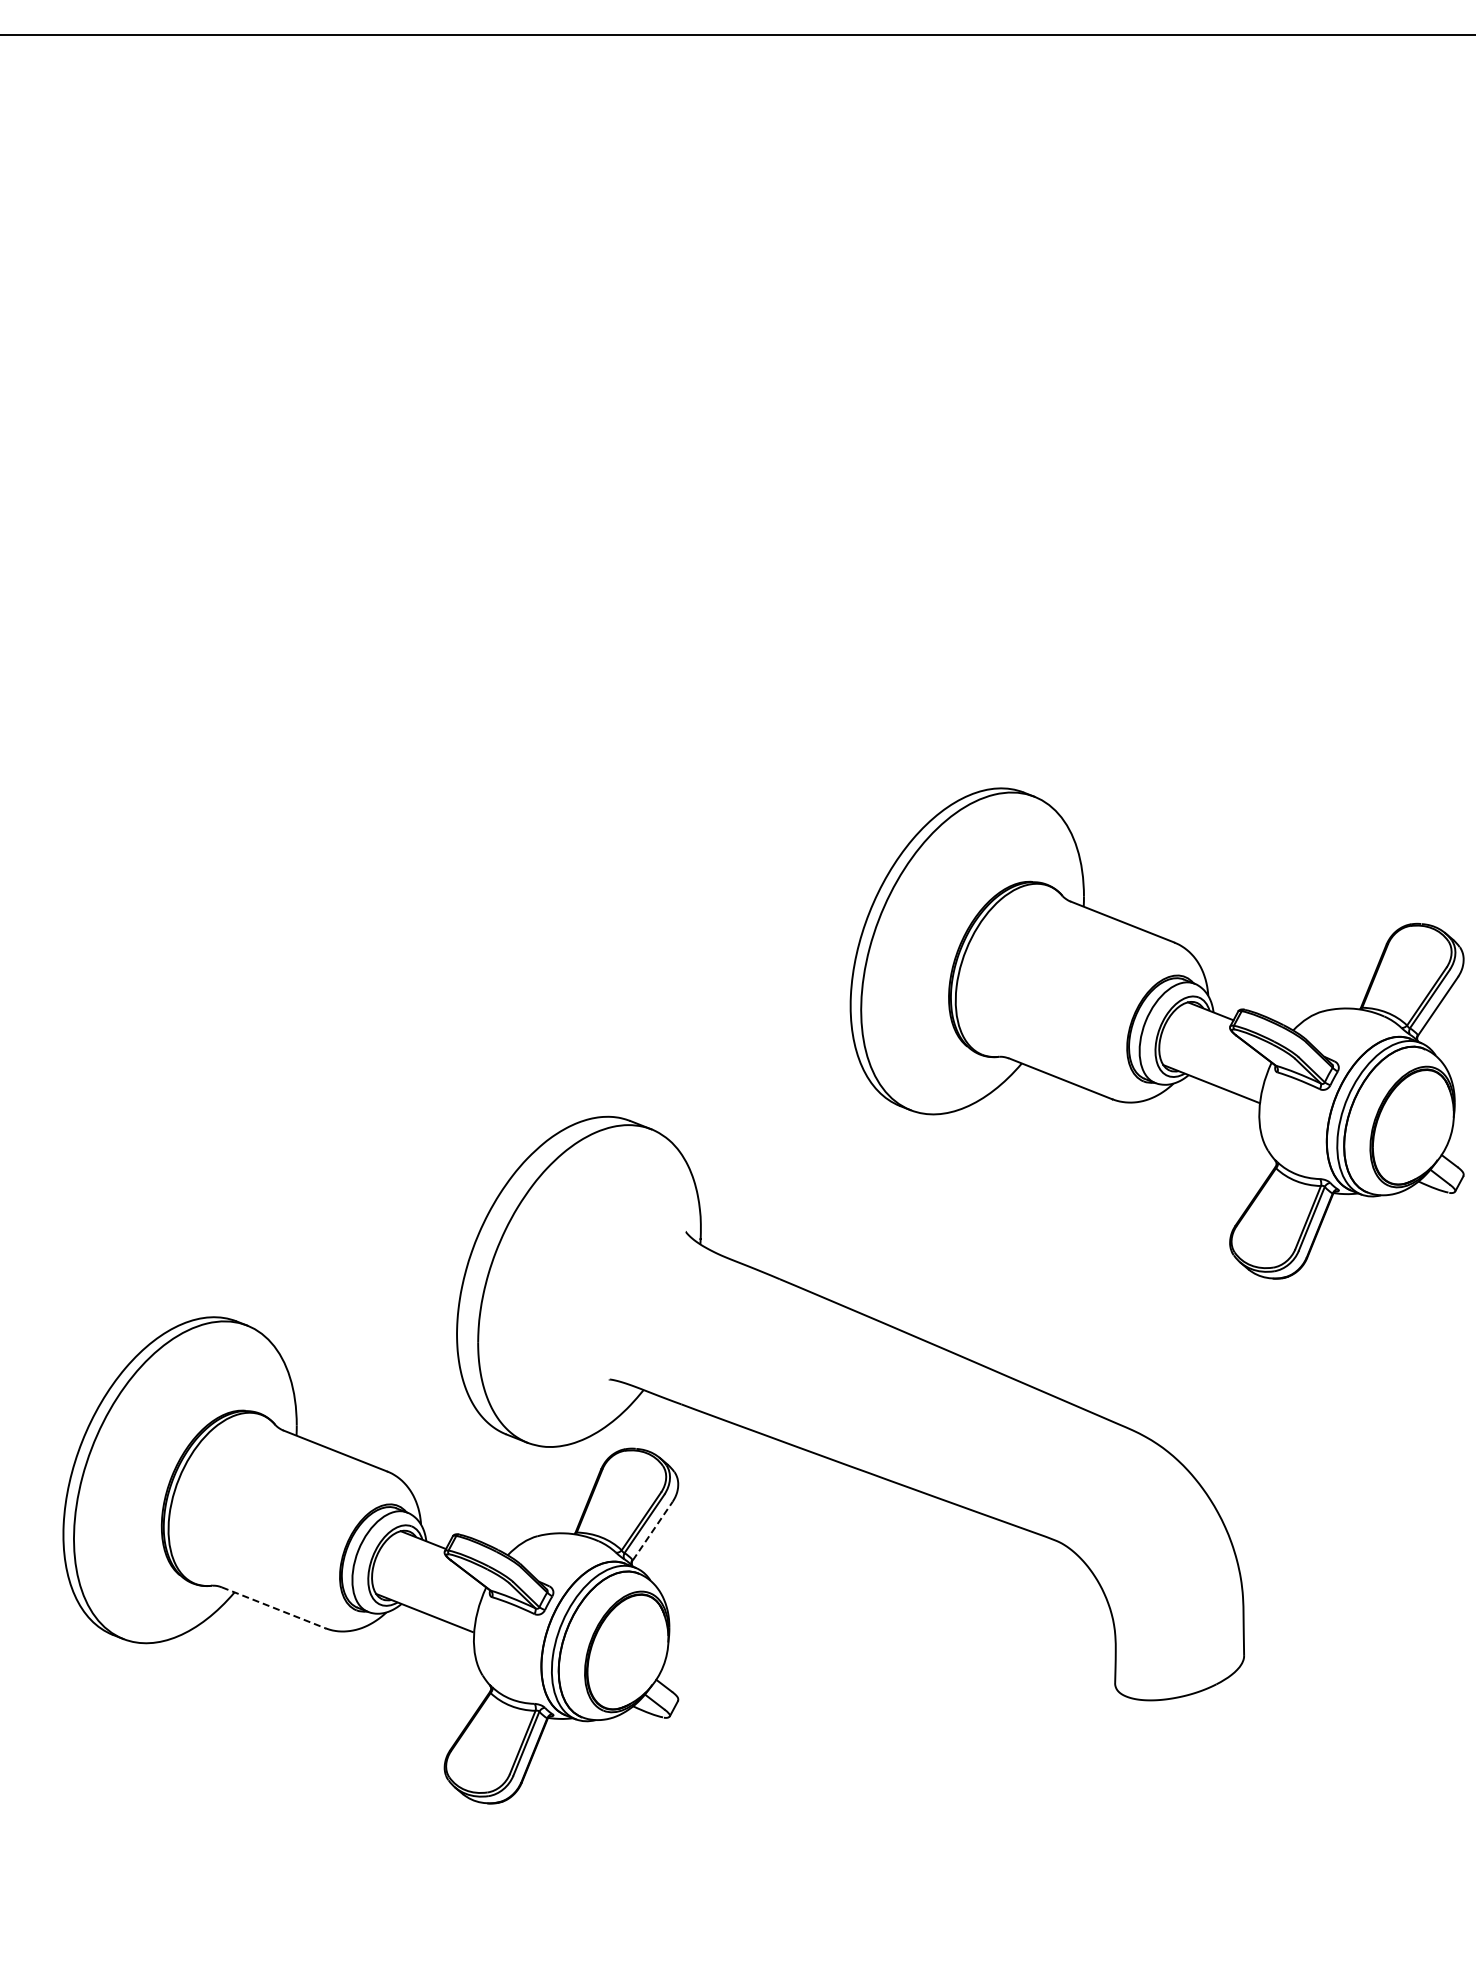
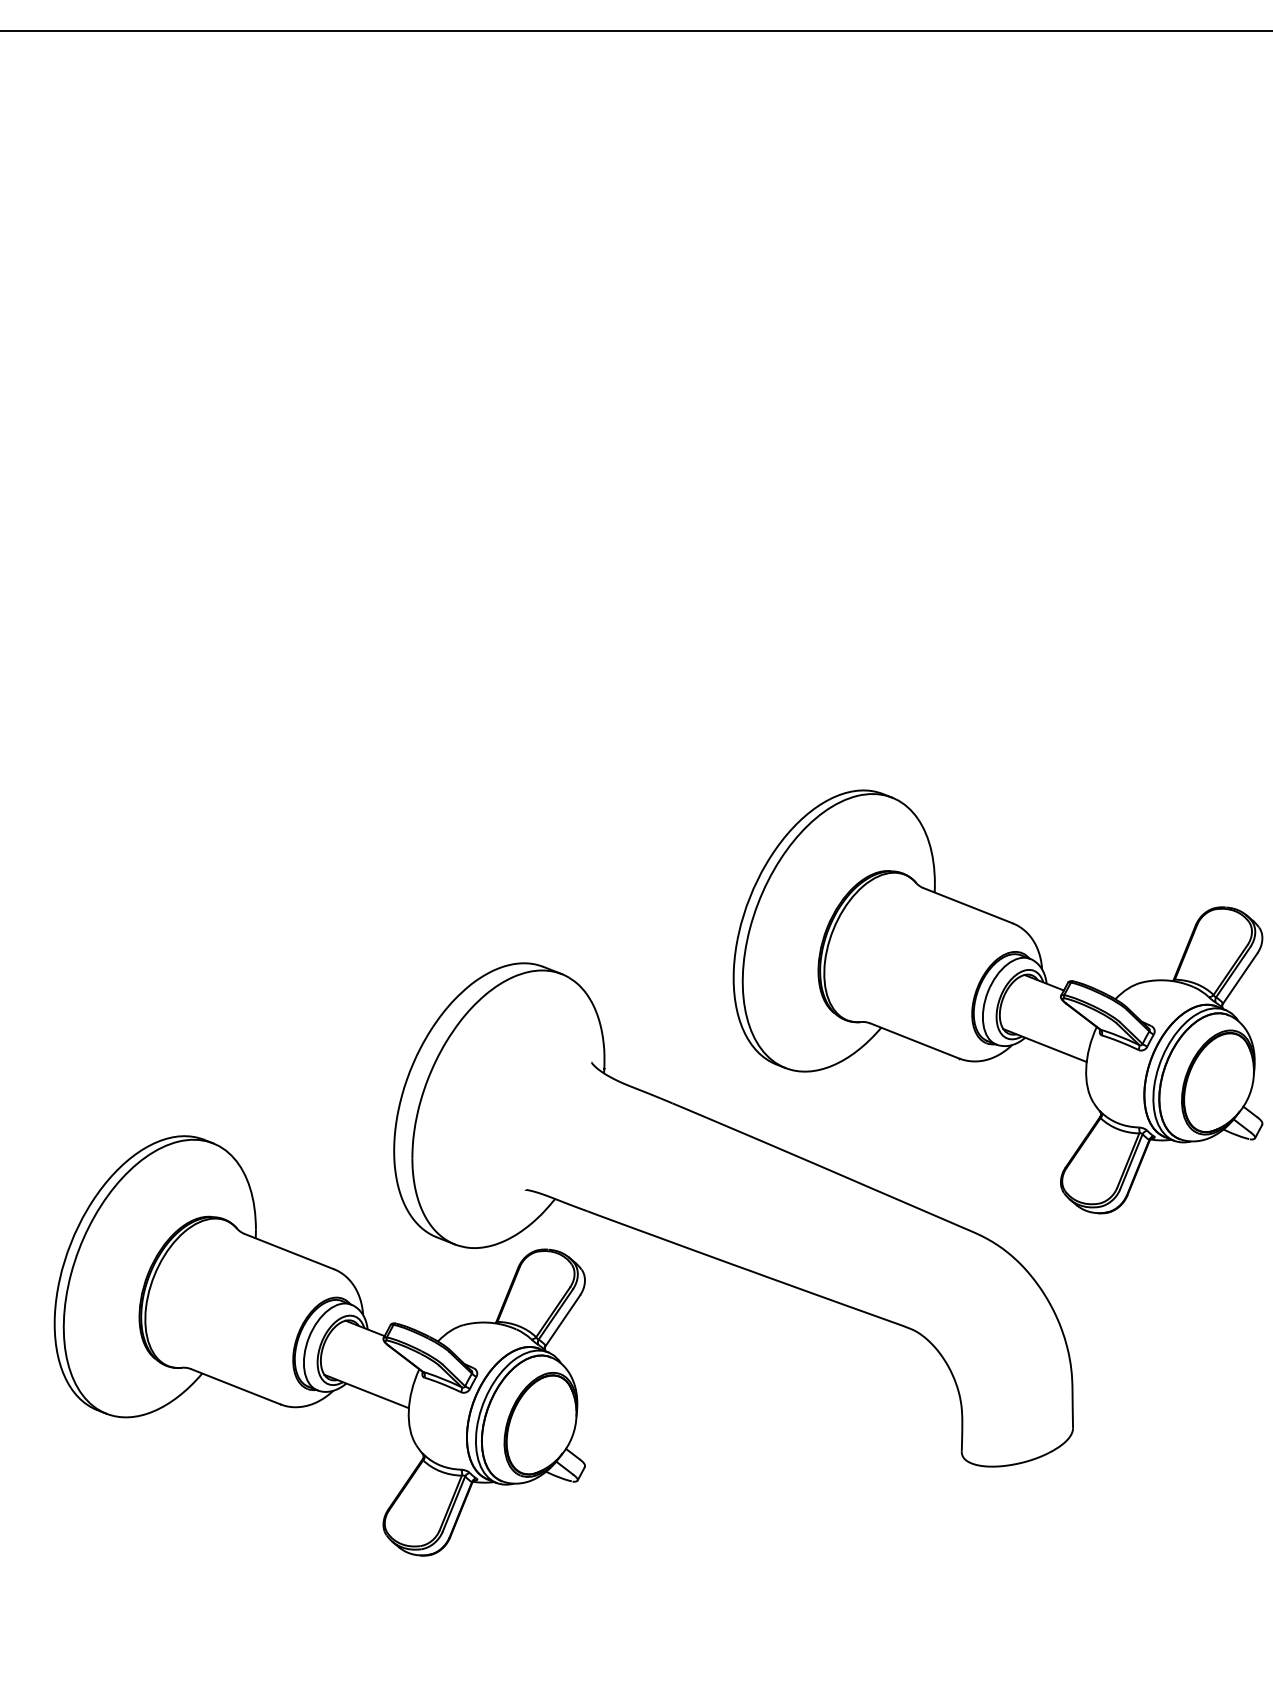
part: (1156, 1033) -> (997, 1001), moved
line: (653, 1530) -> (563, 1320), dashed -> solid
line: (273, 1607) -> (235, 1386), dashed -> solid

